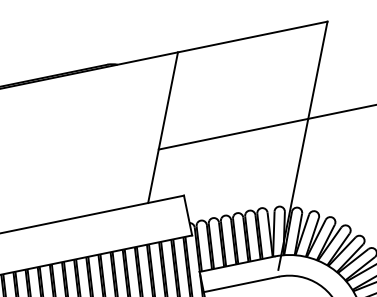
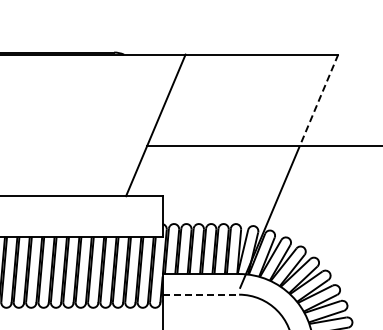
line: (318, 70) -> (319, 100), solid -> dashed
line: (241, 284) -> (201, 294), solid -> dashed

